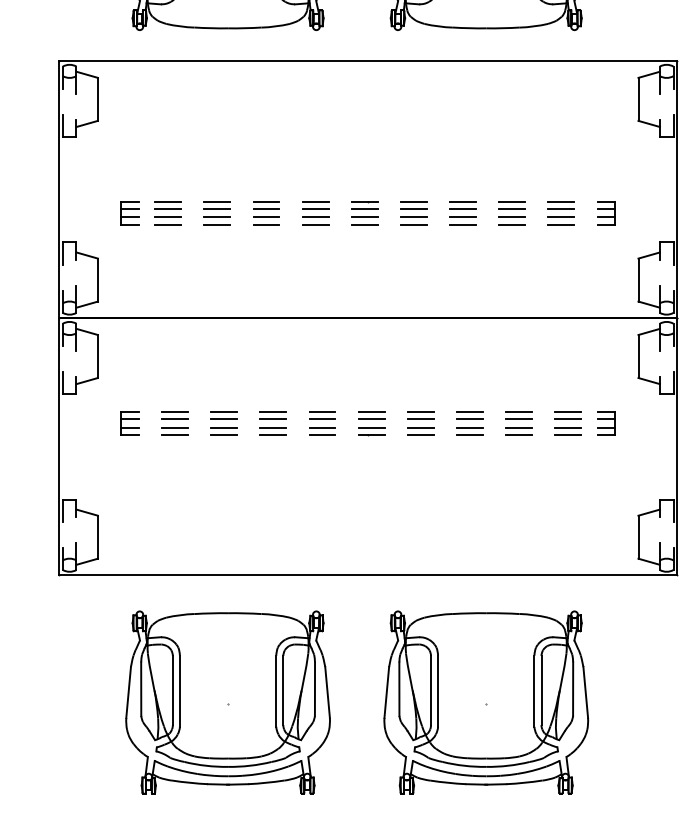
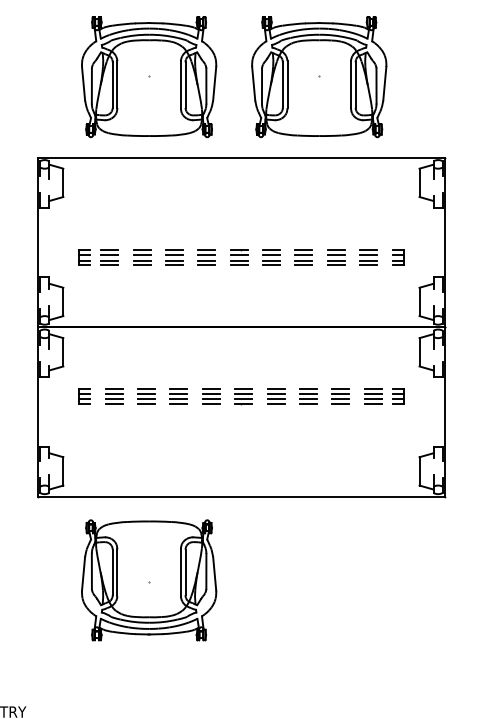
part: (486, 702) -> (319, 580), removed

